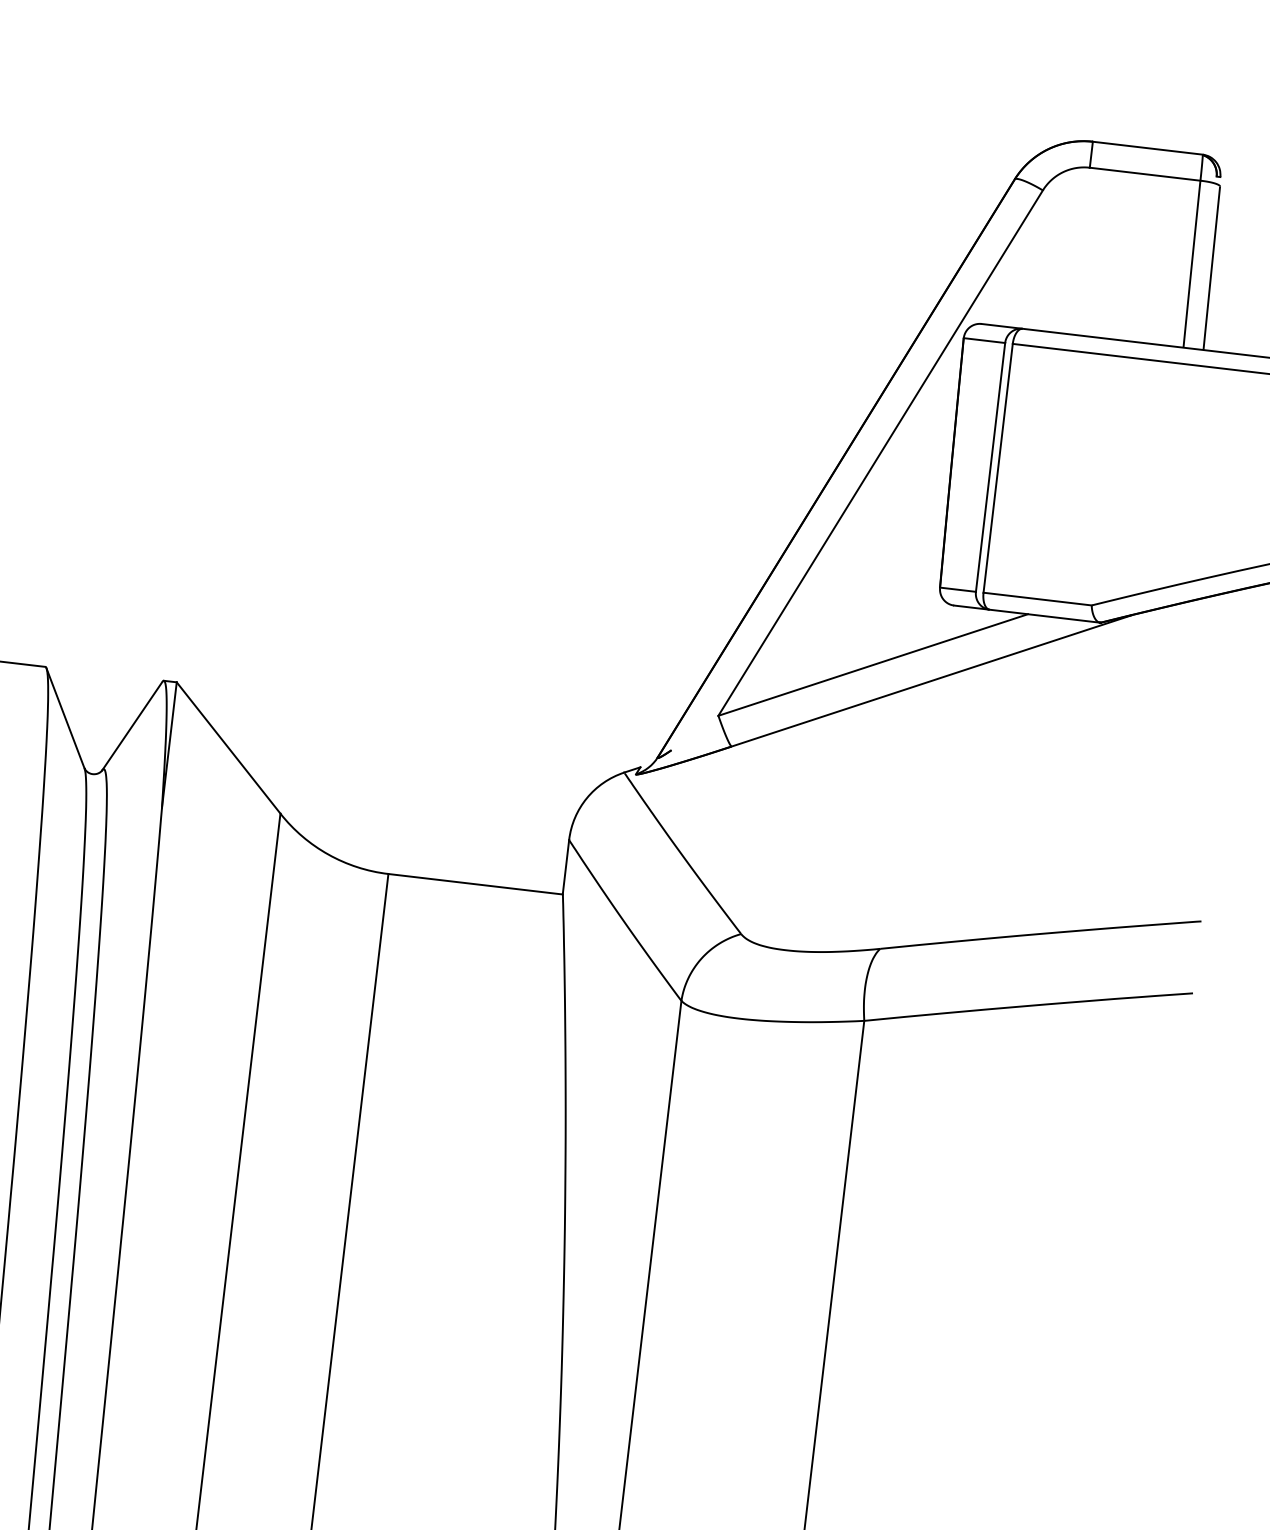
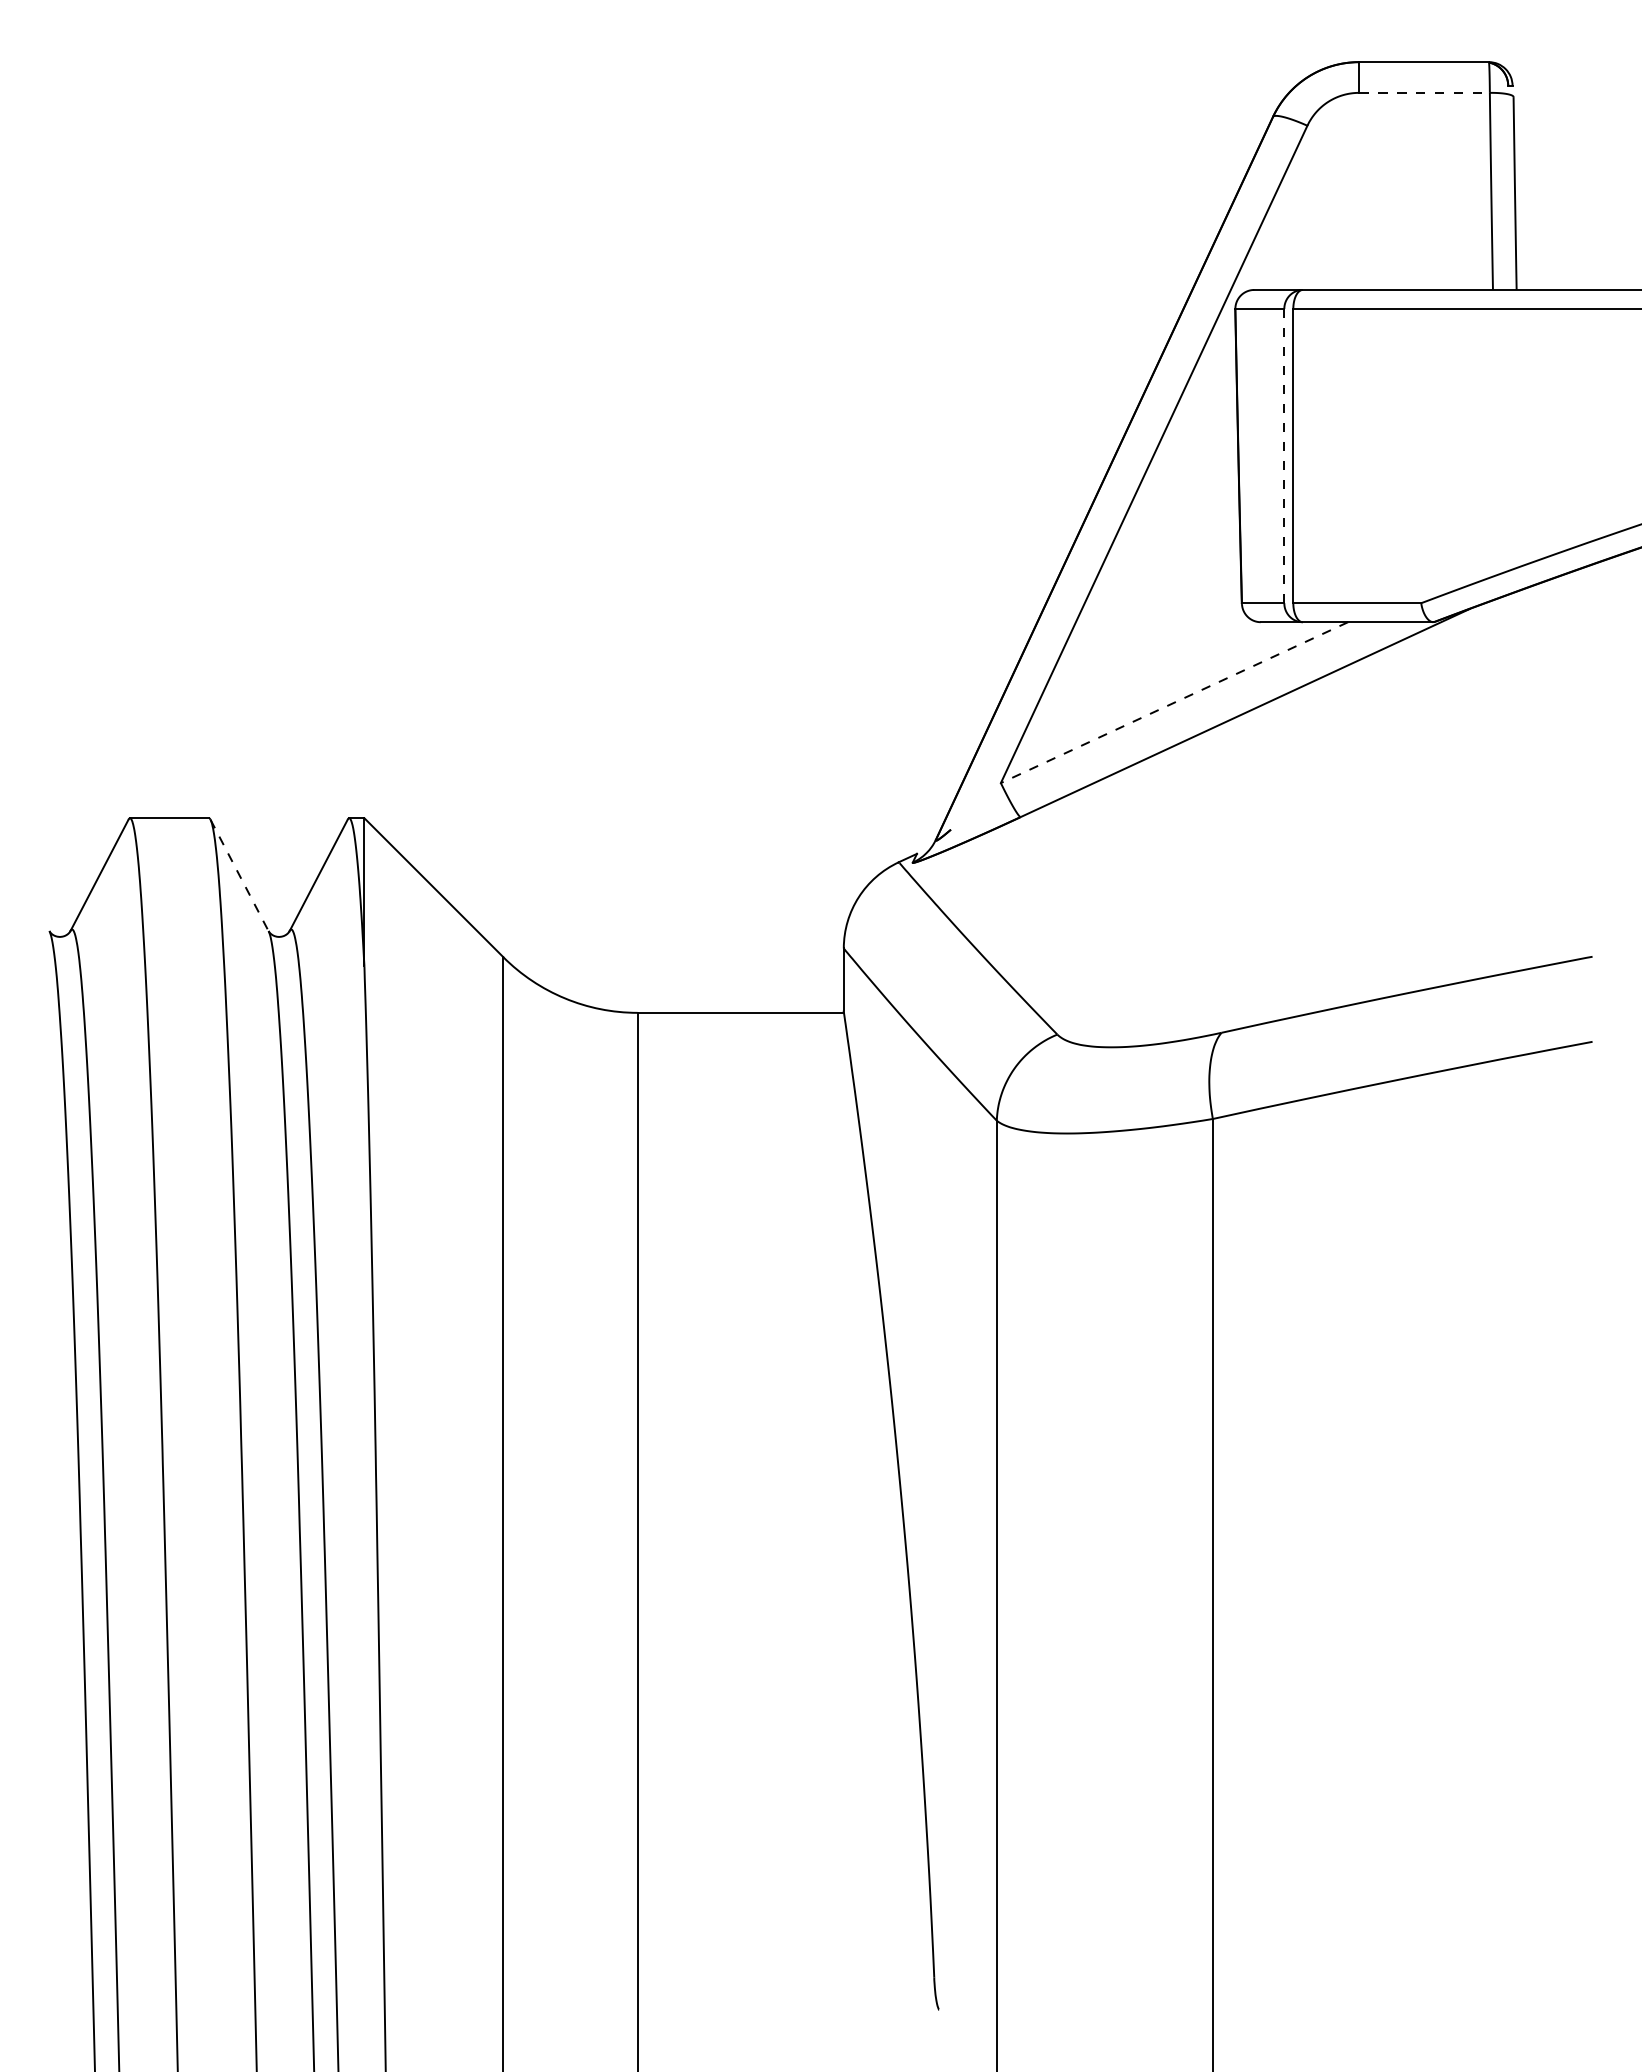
line: (1145, 173) -> (1424, 92), solid -> dashed
line: (990, 466) -> (1284, 455), solid -> dashed
line: (873, 664) -> (1174, 702), solid -> dashed
line: (65, 718) -> (239, 875), solid -> dashed

